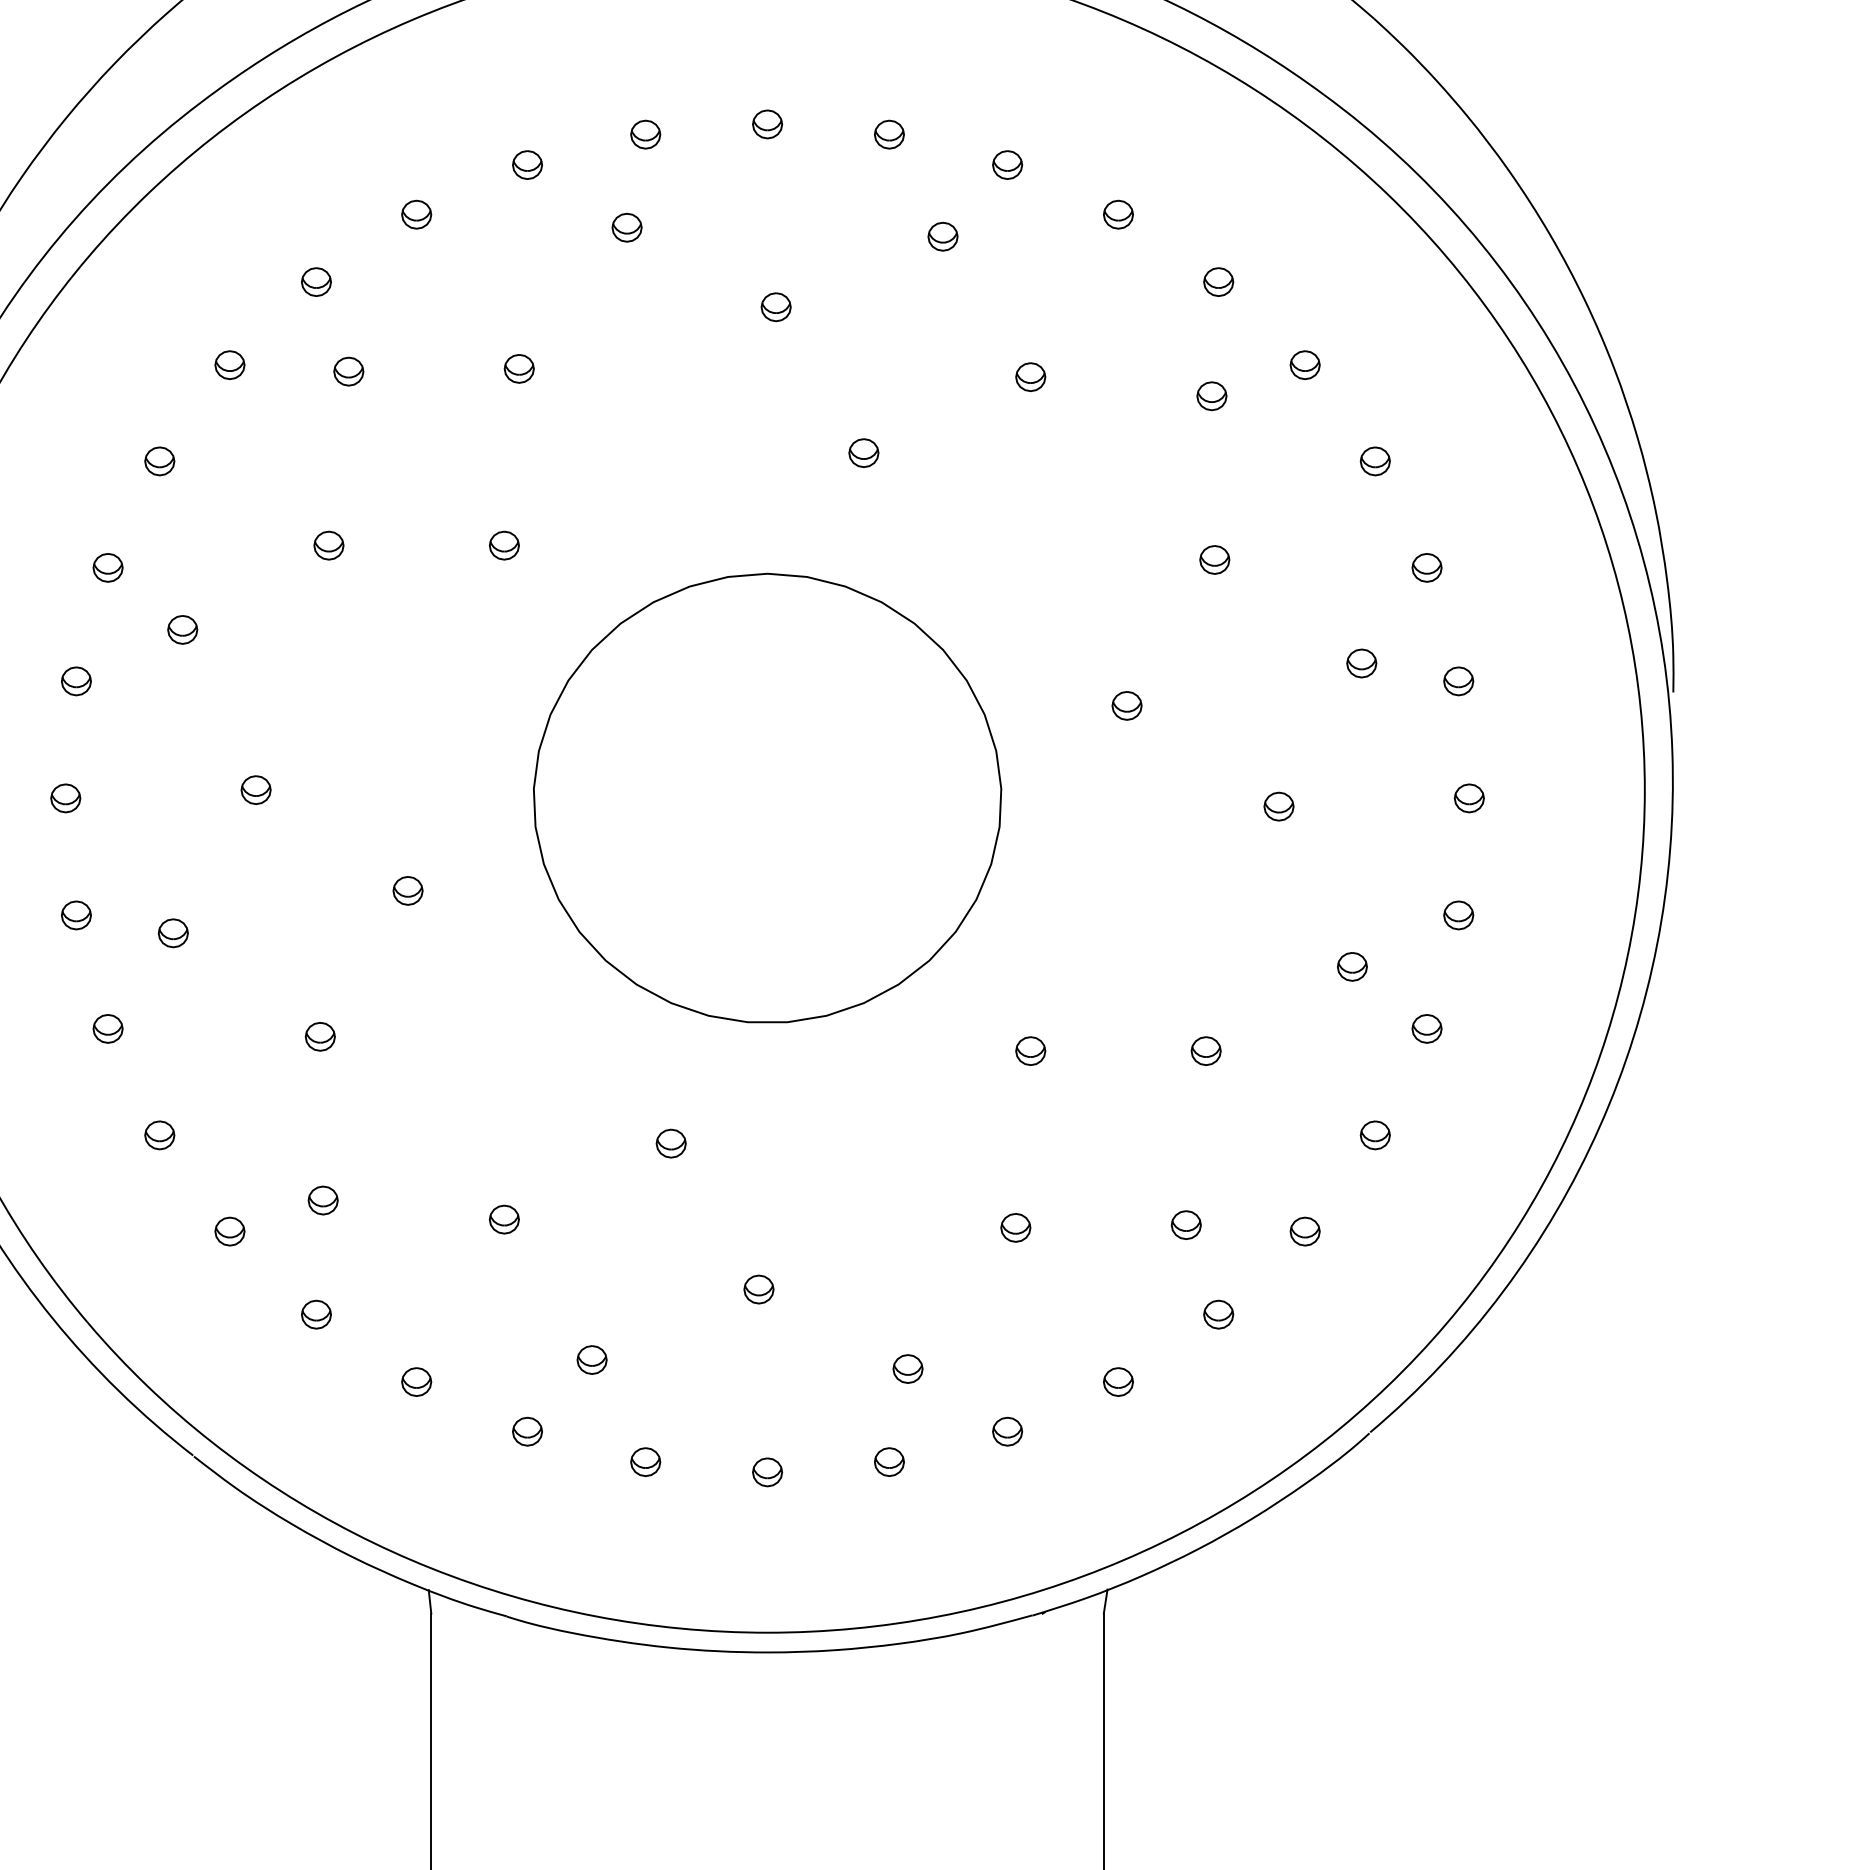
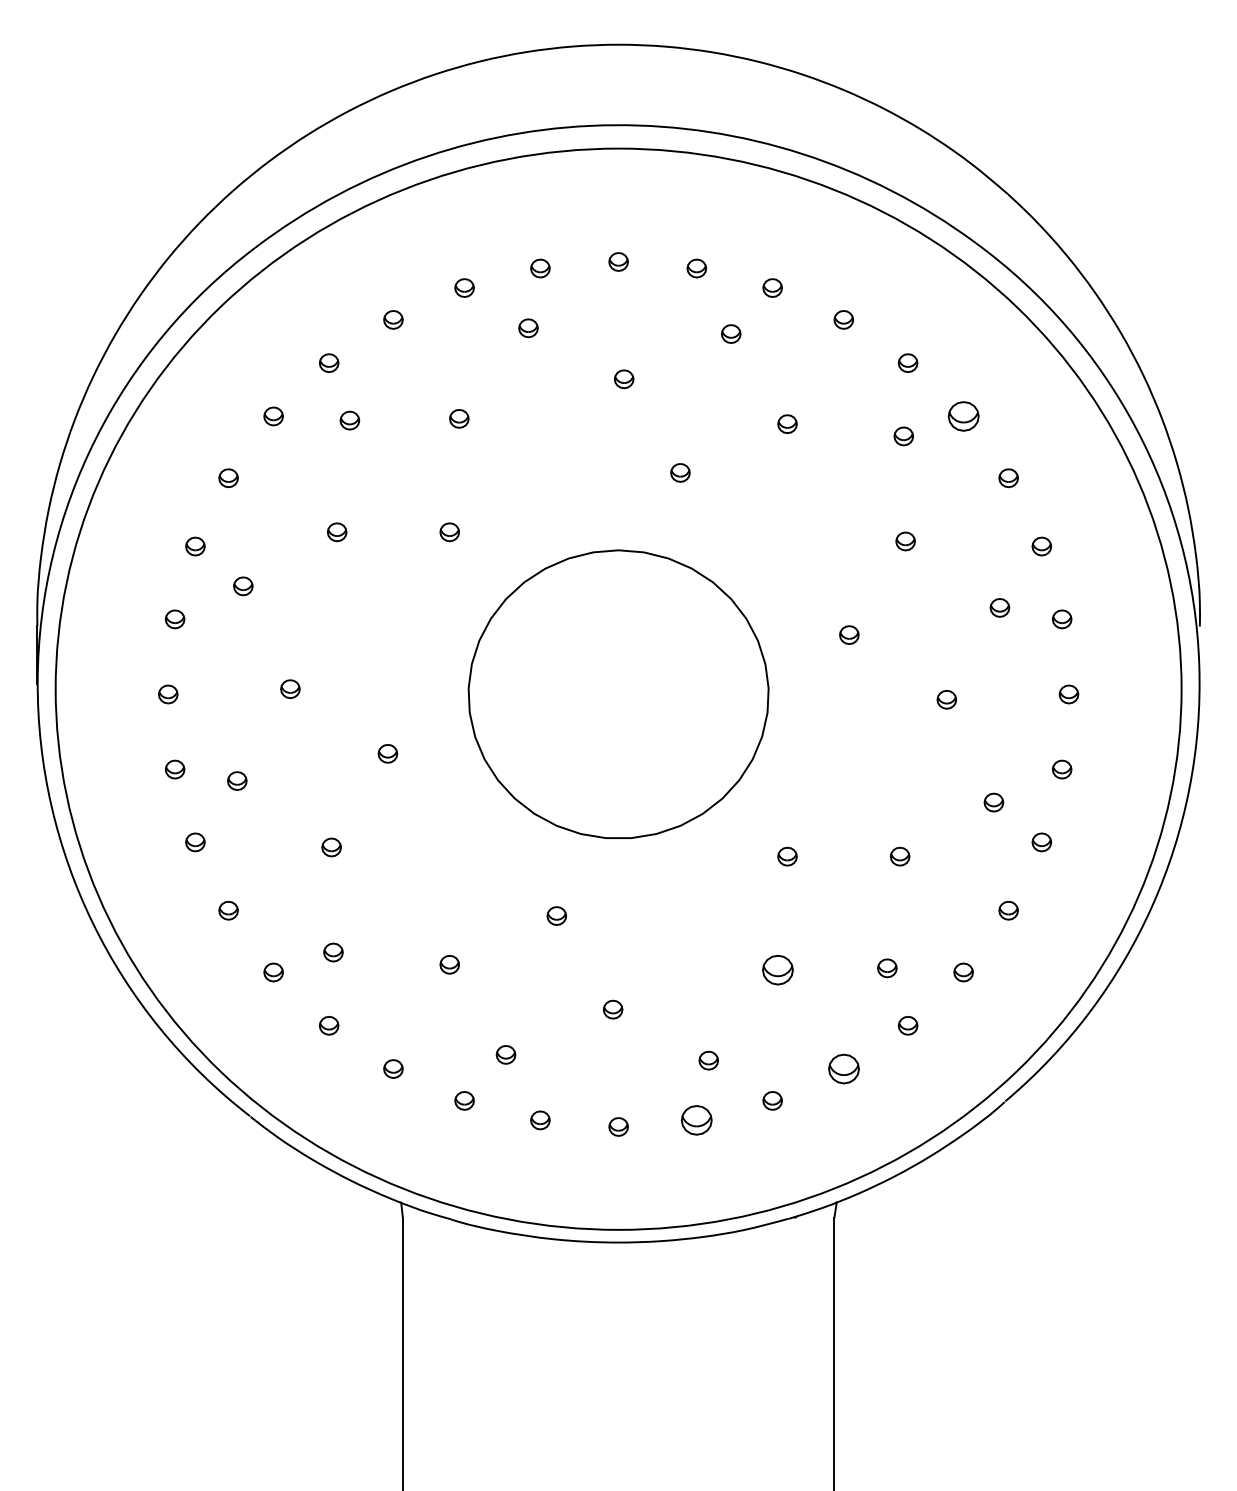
part: (1304, 365) -> (963, 416), size x1.6
part: (1015, 1226) -> (777, 969), size x1.6
part: (1117, 1381) -> (843, 1068), size x1.6
part: (888, 1462) -> (696, 1120), size x1.6

